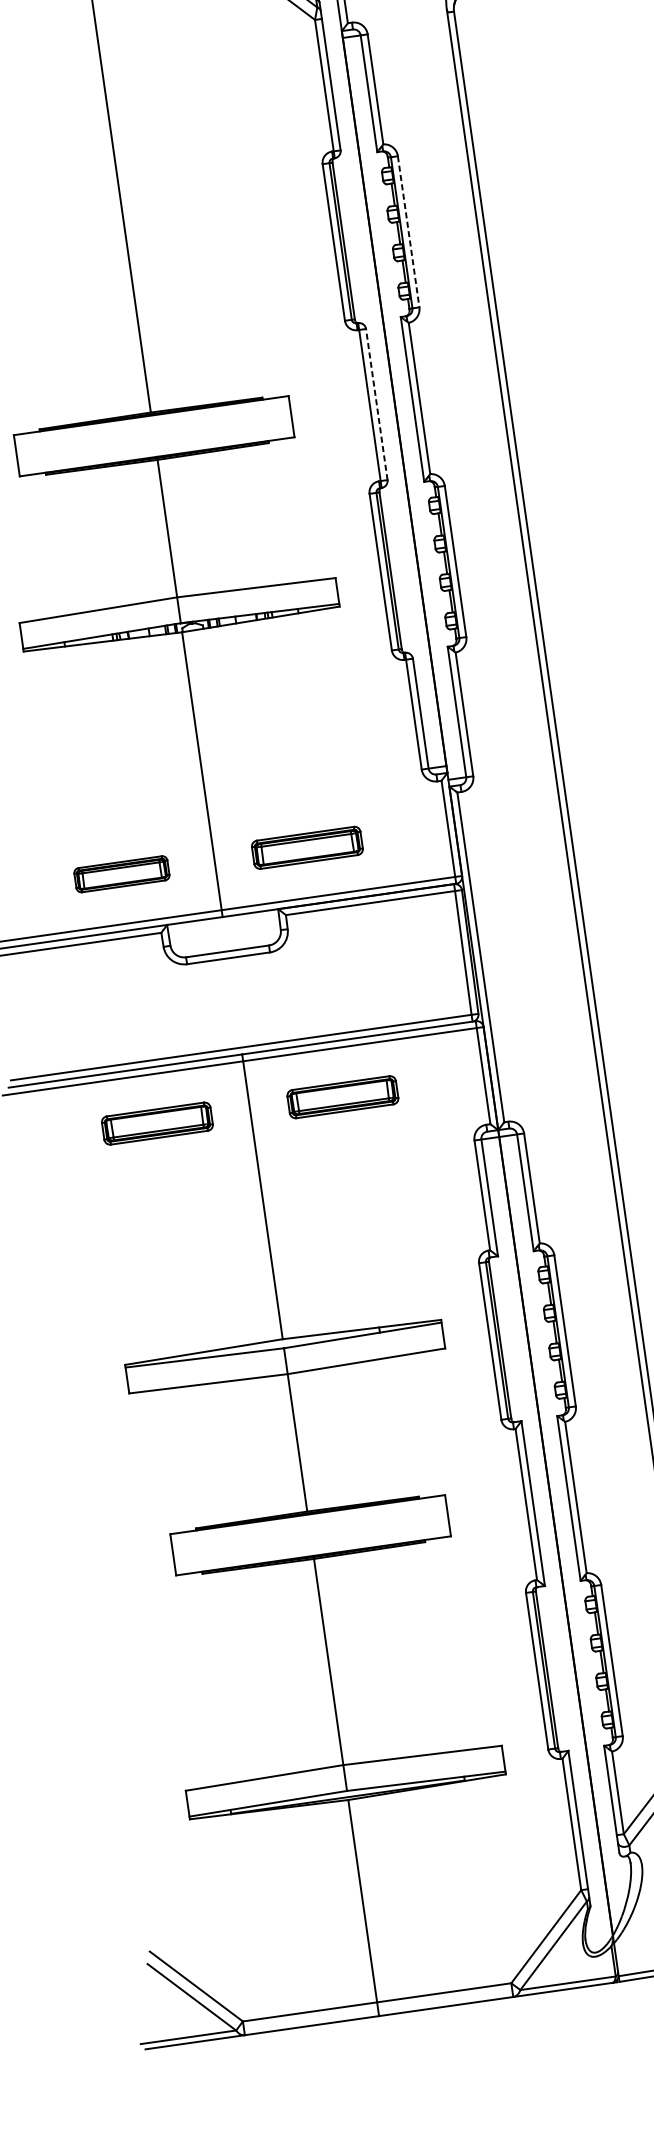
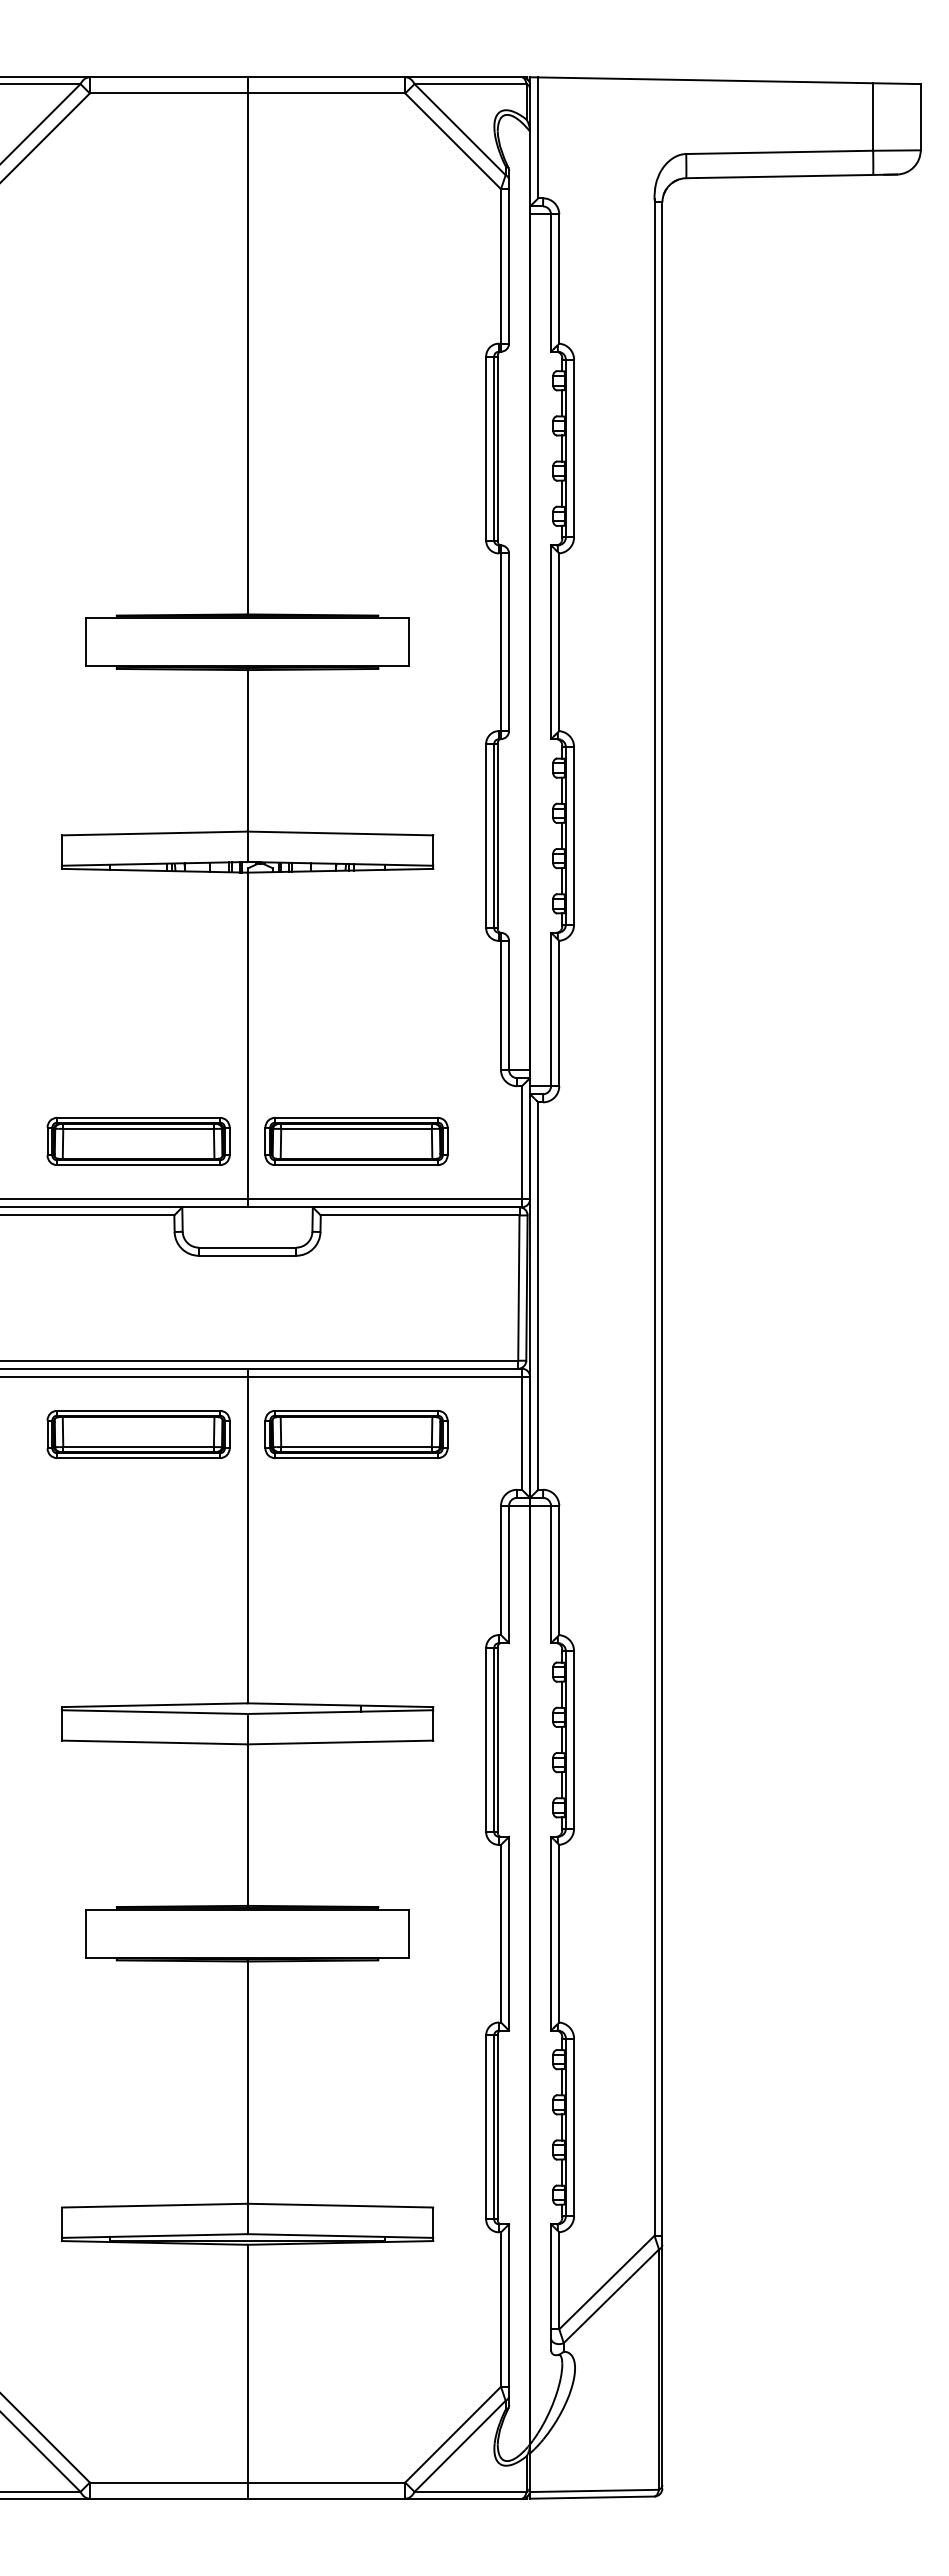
line: (408, 231) -> (574, 448), dashed -> solid
line: (377, 404) -> (509, 642), dashed -> solid
part: (307, 847) -> (356, 1141), size x1.43
part: (121, 874) -> (138, 1141), size x1.67
part: (342, 1097) -> (356, 1434), size x1.43
part: (157, 1123) -> (138, 1434), size x1.43

